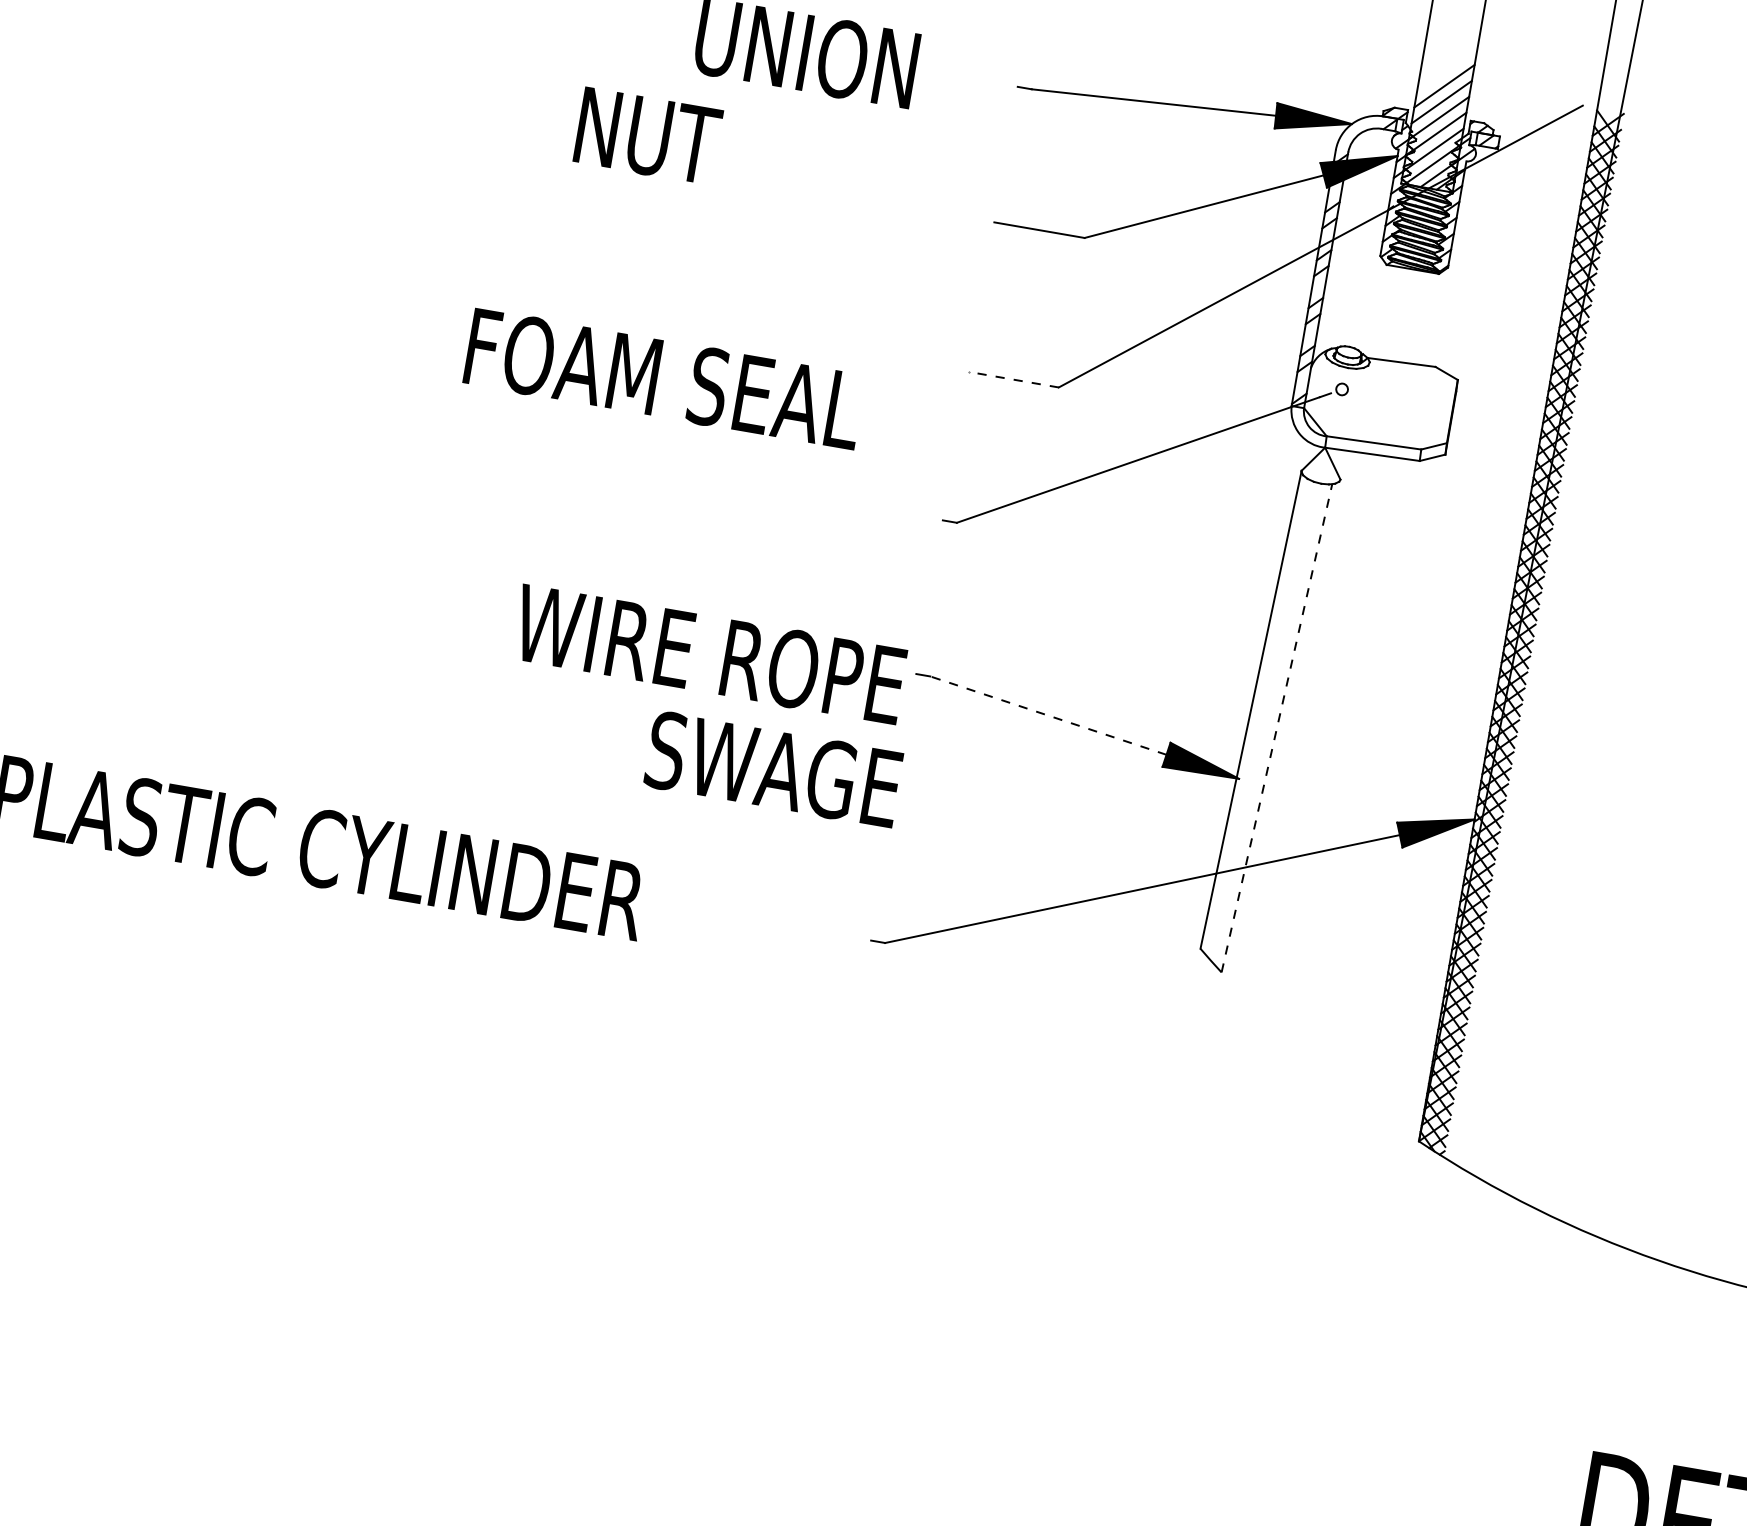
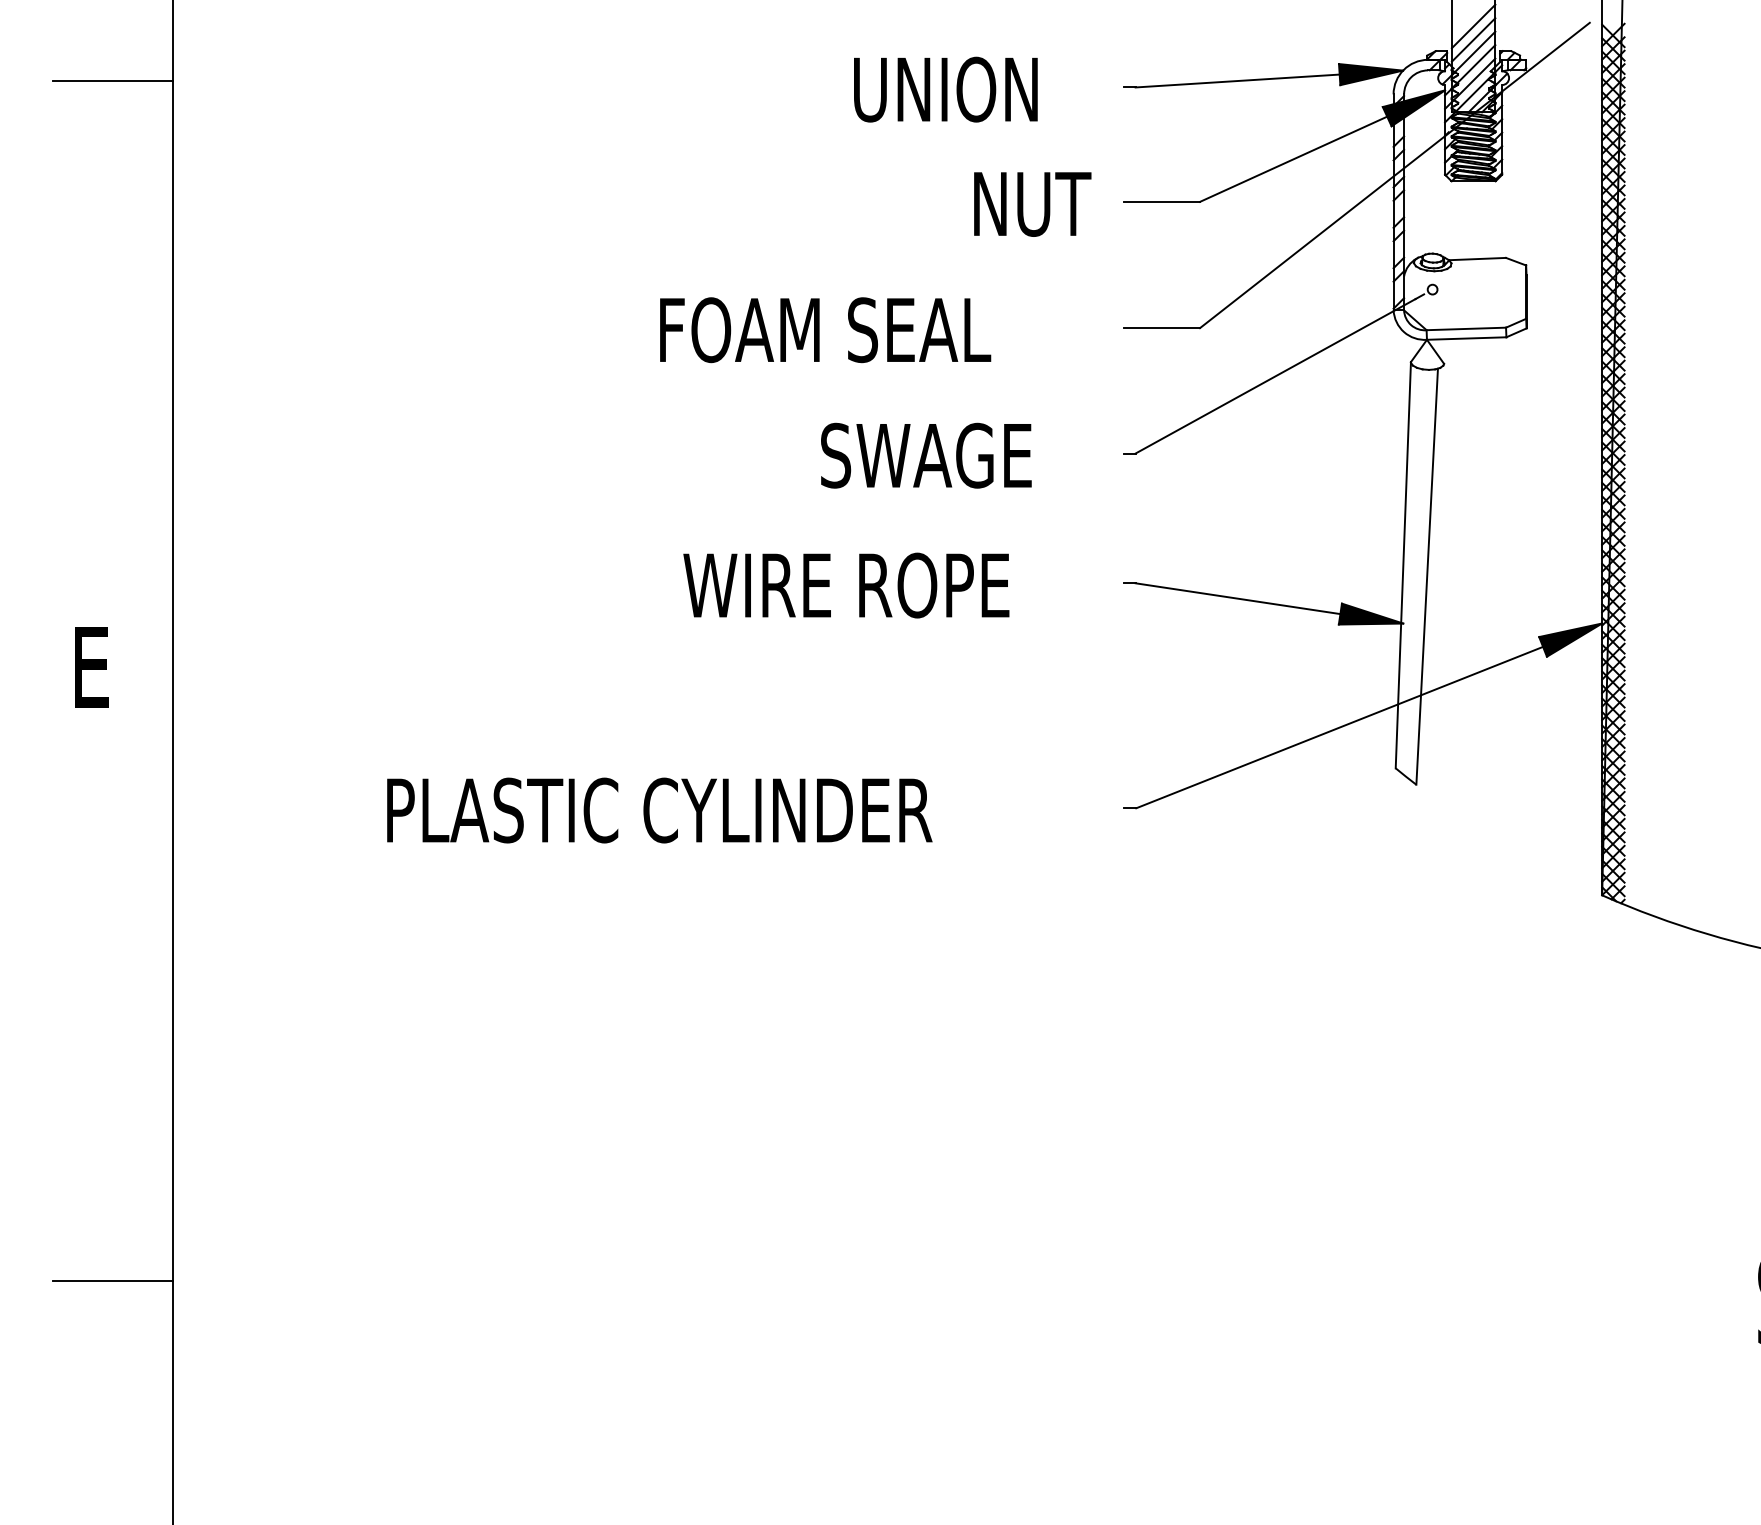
text: (647, 136) -> (1032, 204), moved
text: (664, 379) -> (825, 330), moved
line: (1013, 380) -> (1161, 328), dashed -> solid
text: (709, 654) -> (846, 585), moved
line: (1049, 715) -> (1238, 598), dashed -> solid
line: (1277, 728) -> (1427, 576), dashed -> solid
text: (773, 769) -> (926, 455), moved

